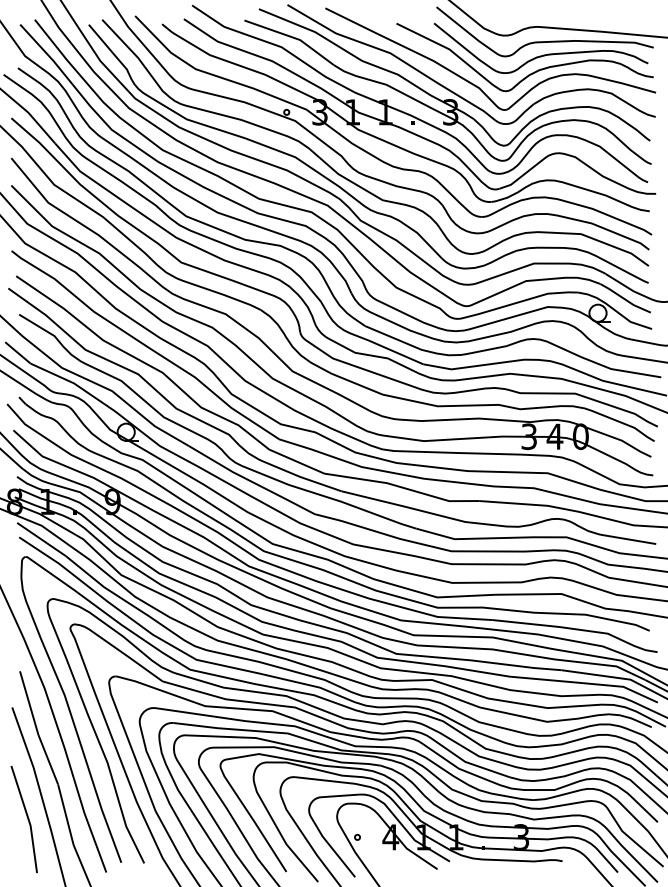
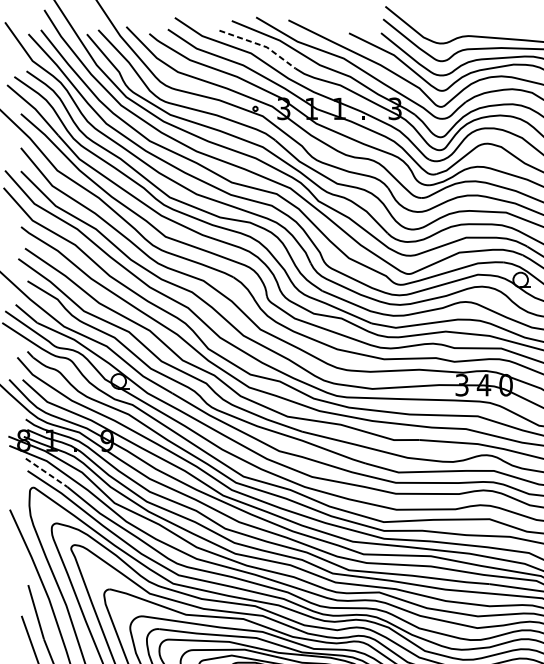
line: (292, 37) -> (260, 45), solid -> dashed
line: (41, 539) -> (46, 472), solid -> dashed

